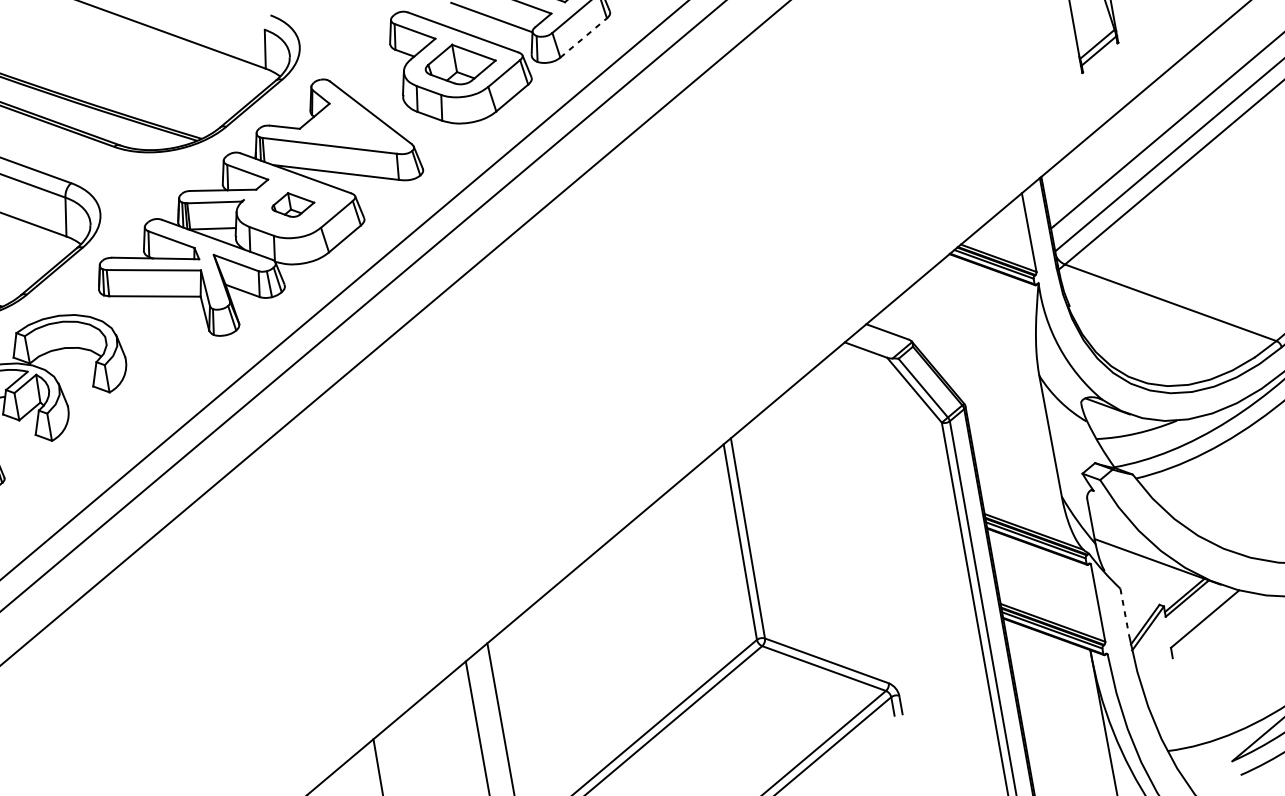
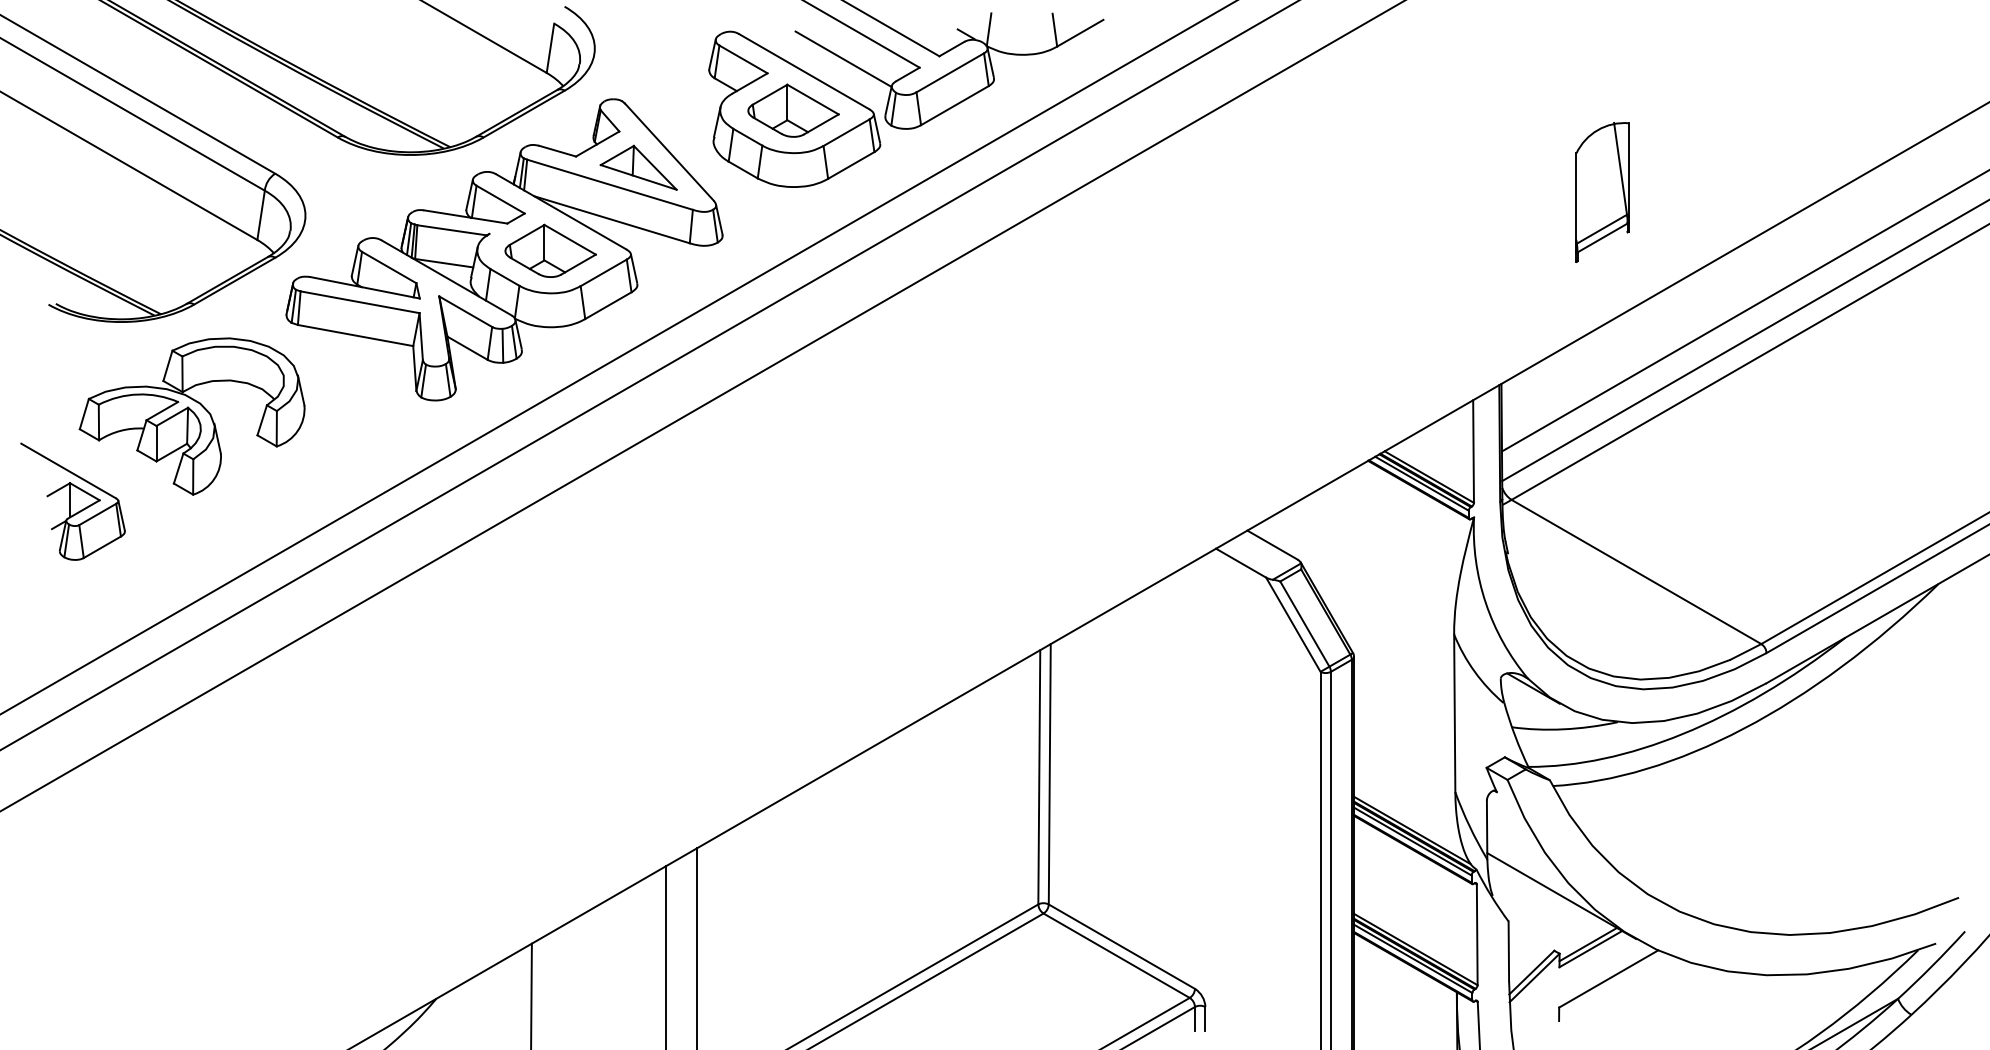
line: (584, 37) -> (955, 105), dashed -> solid
part: (349, 128) -> (638, 167), added
part: (292, 204) -> (550, 250), size x1.67
line: (1124, 611) -> (1508, 951), dashed -> solid

